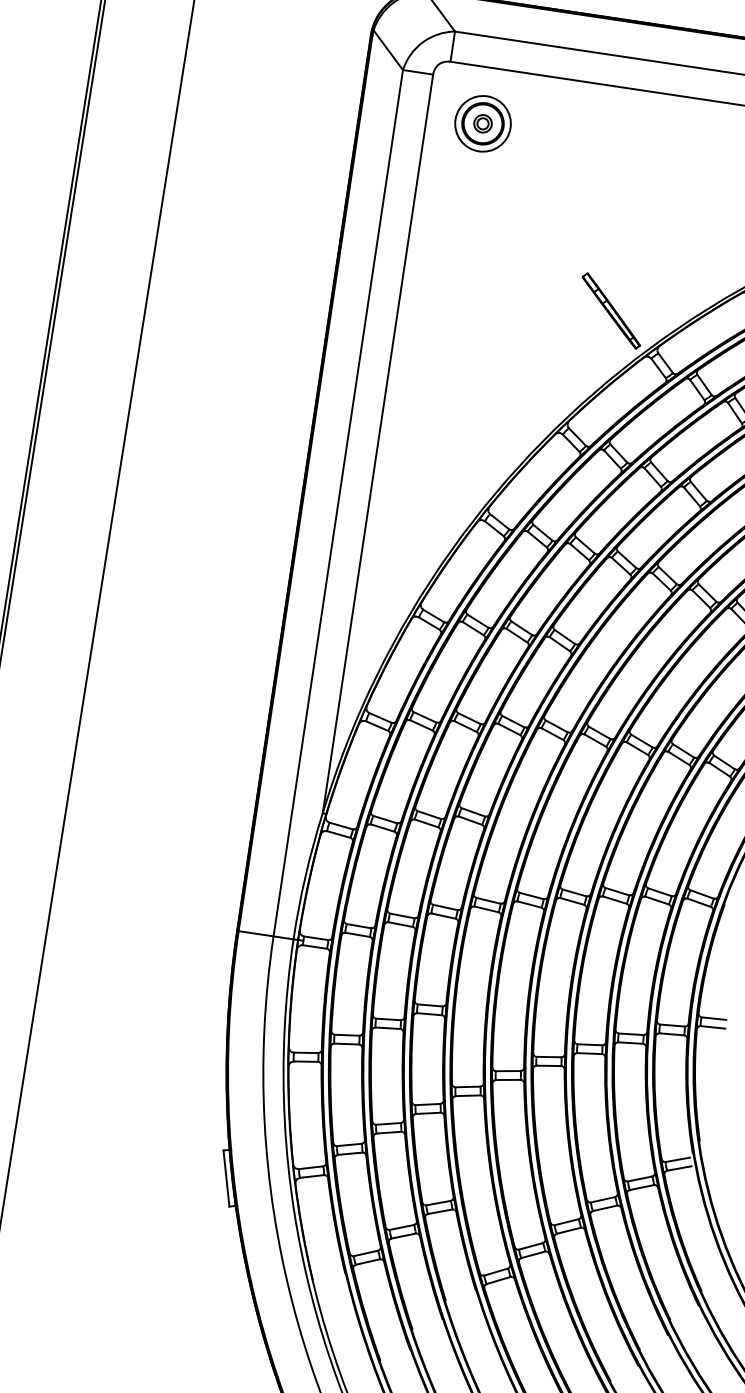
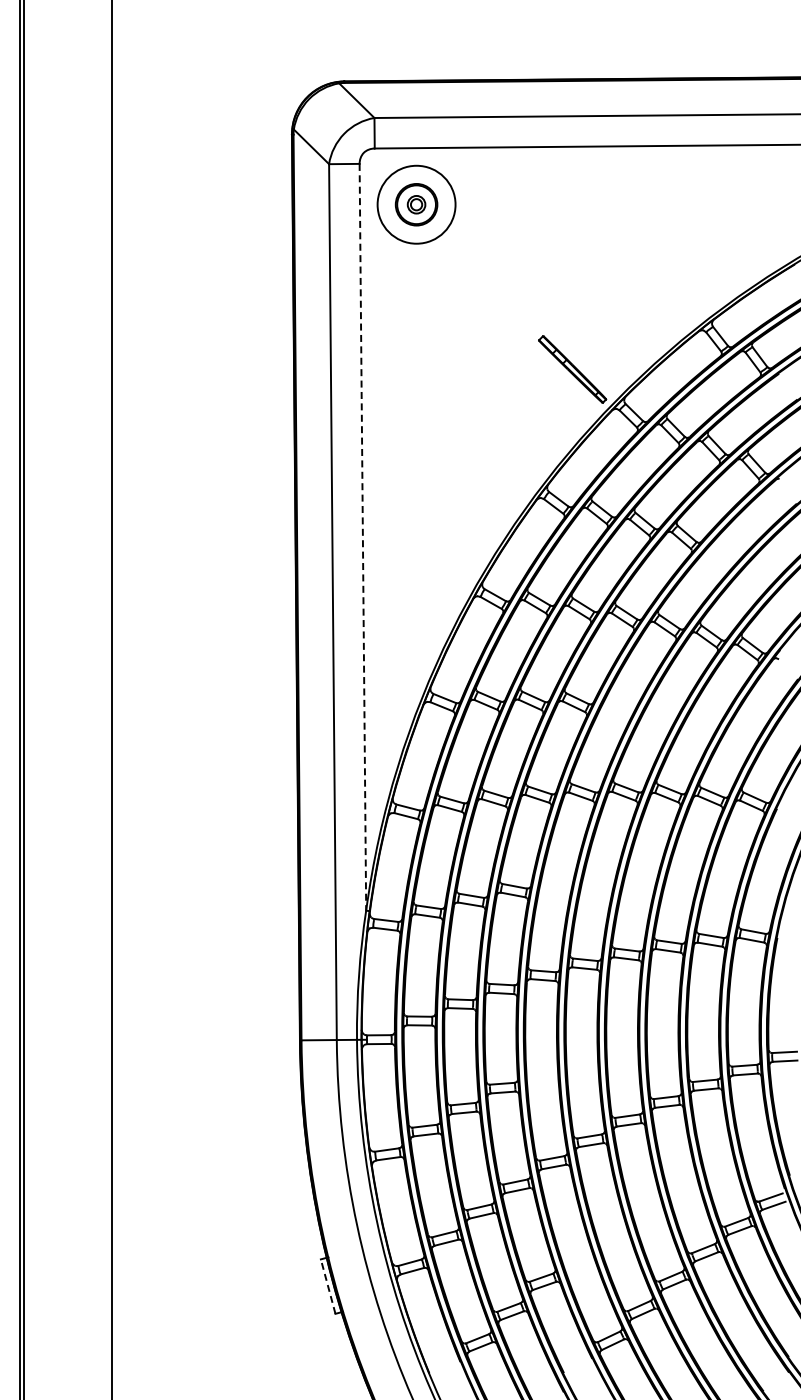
circle: (482, 123) -> (416, 204), size x1.4
line: (377, 444) -> (362, 537), solid -> dashed
line: (226, 1178) -> (328, 1286), solid -> dashed

